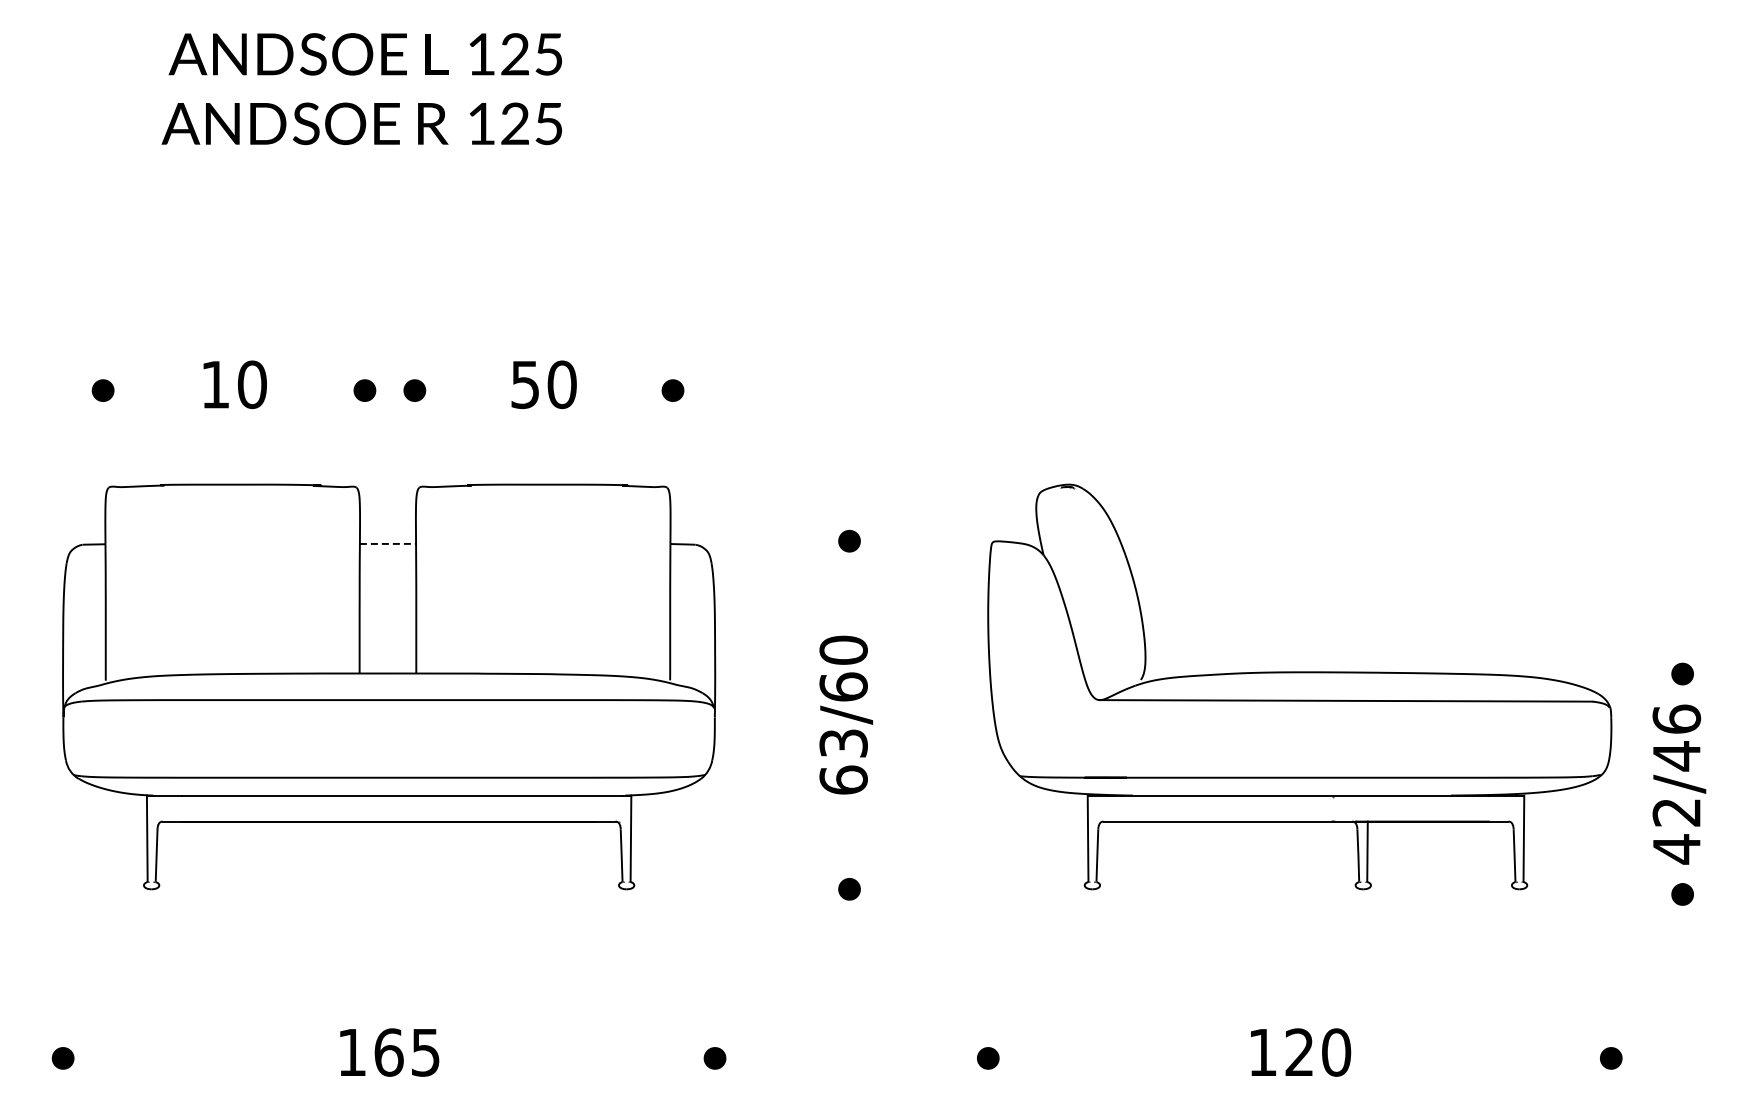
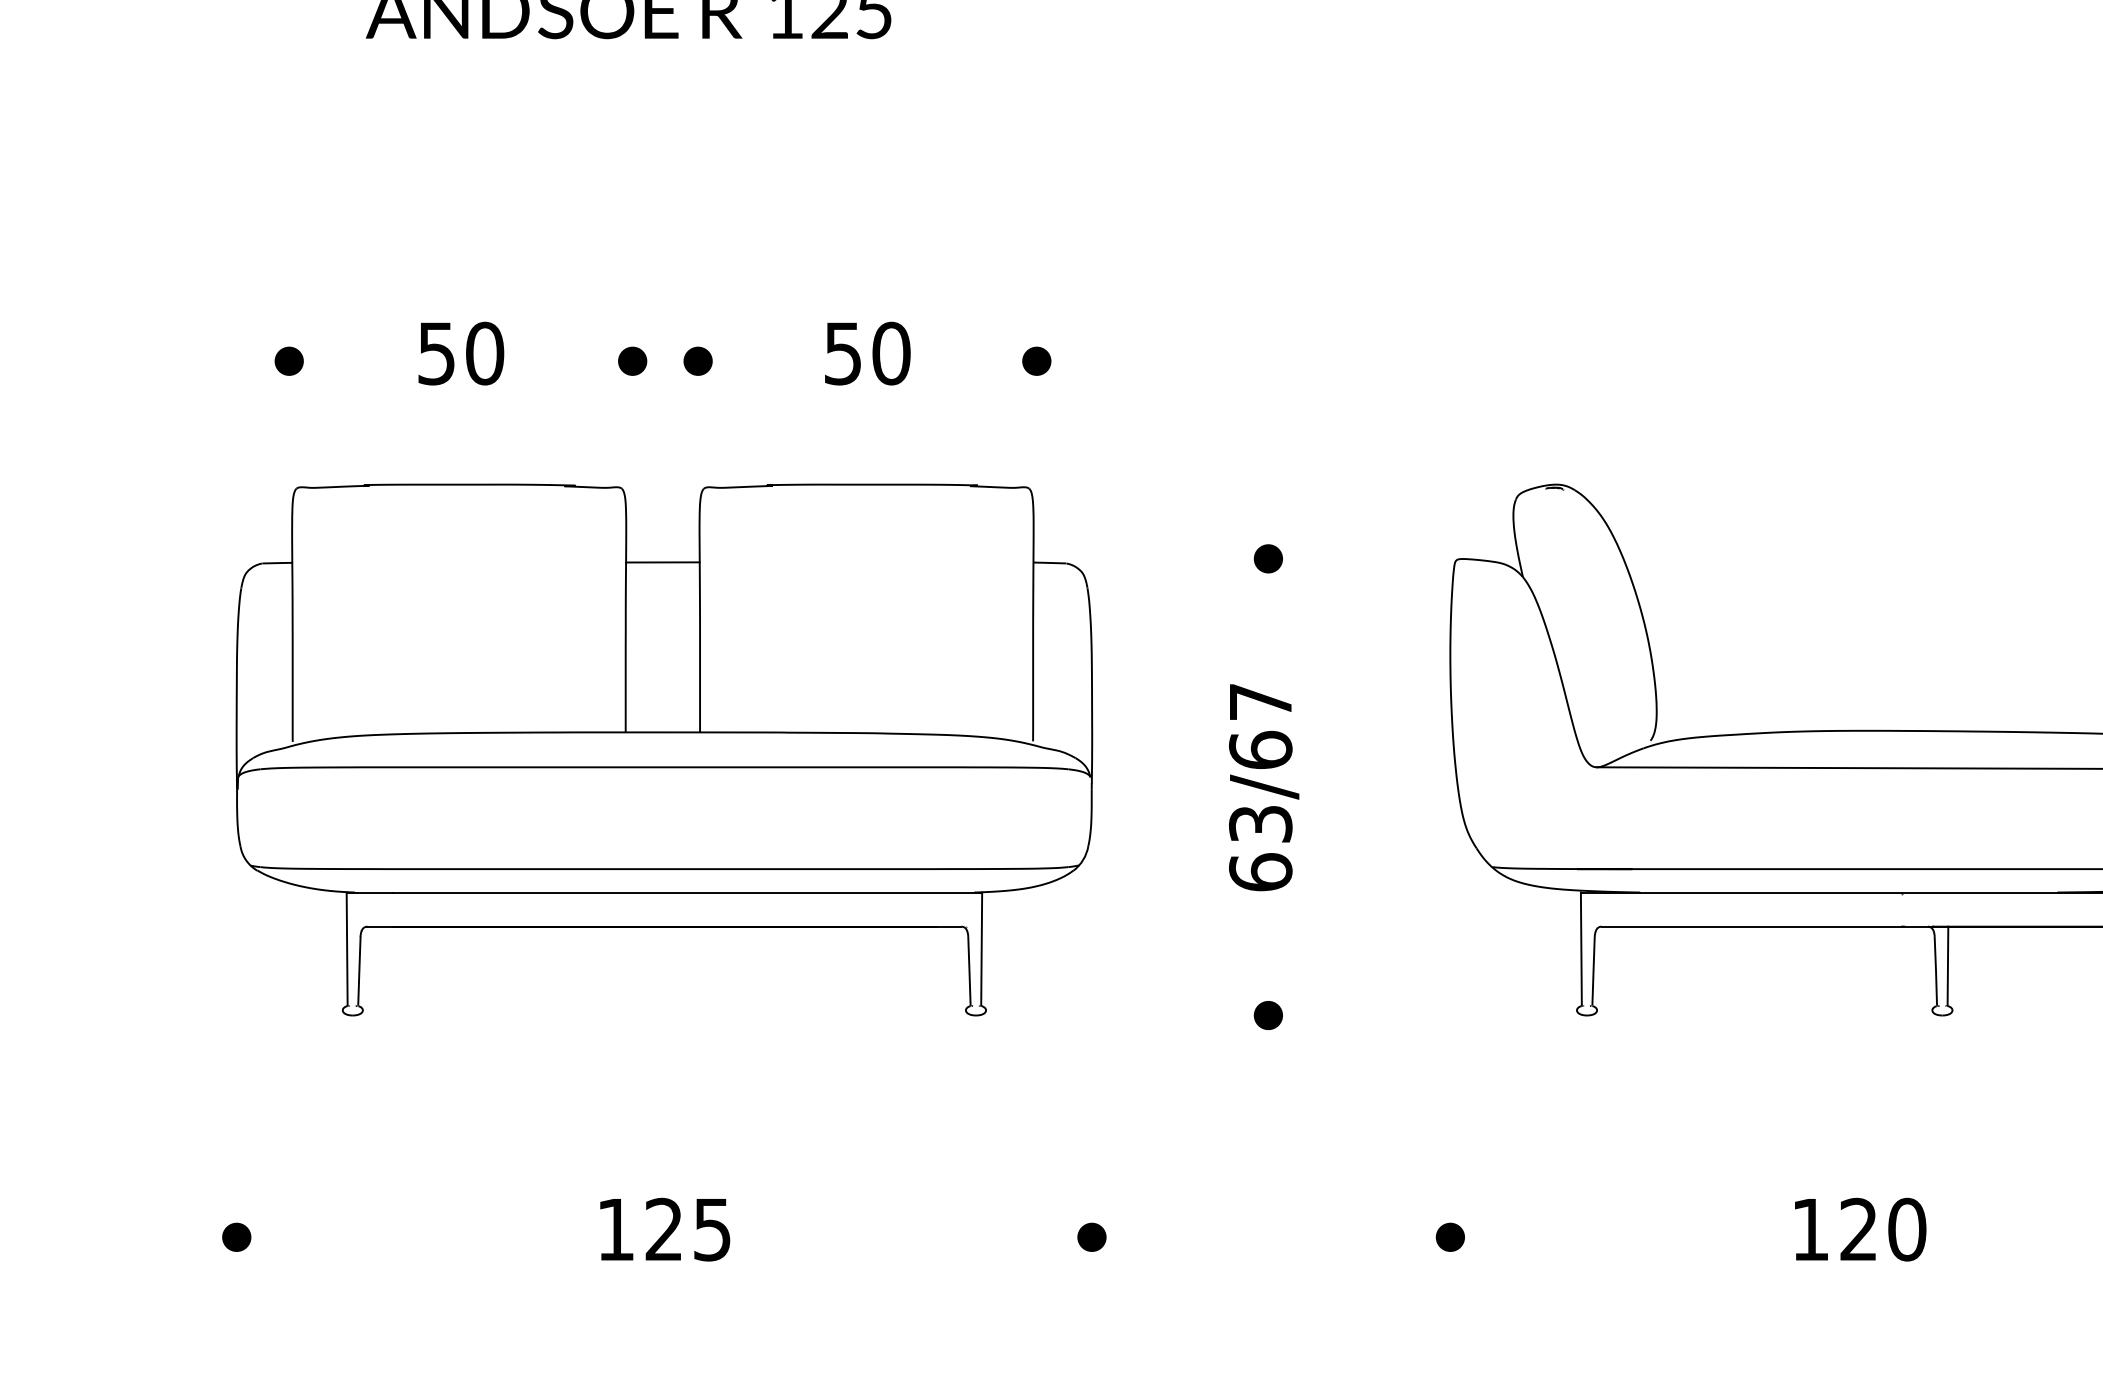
text: (214, 385) -> (435, 354), 10 -> 50
line: (388, 543) -> (663, 561), dashed -> solid
text: (843, 649) -> (1260, 700), 63/60 -> 63/67
text: (388, 1052) -> (663, 1229), 165 -> 125

